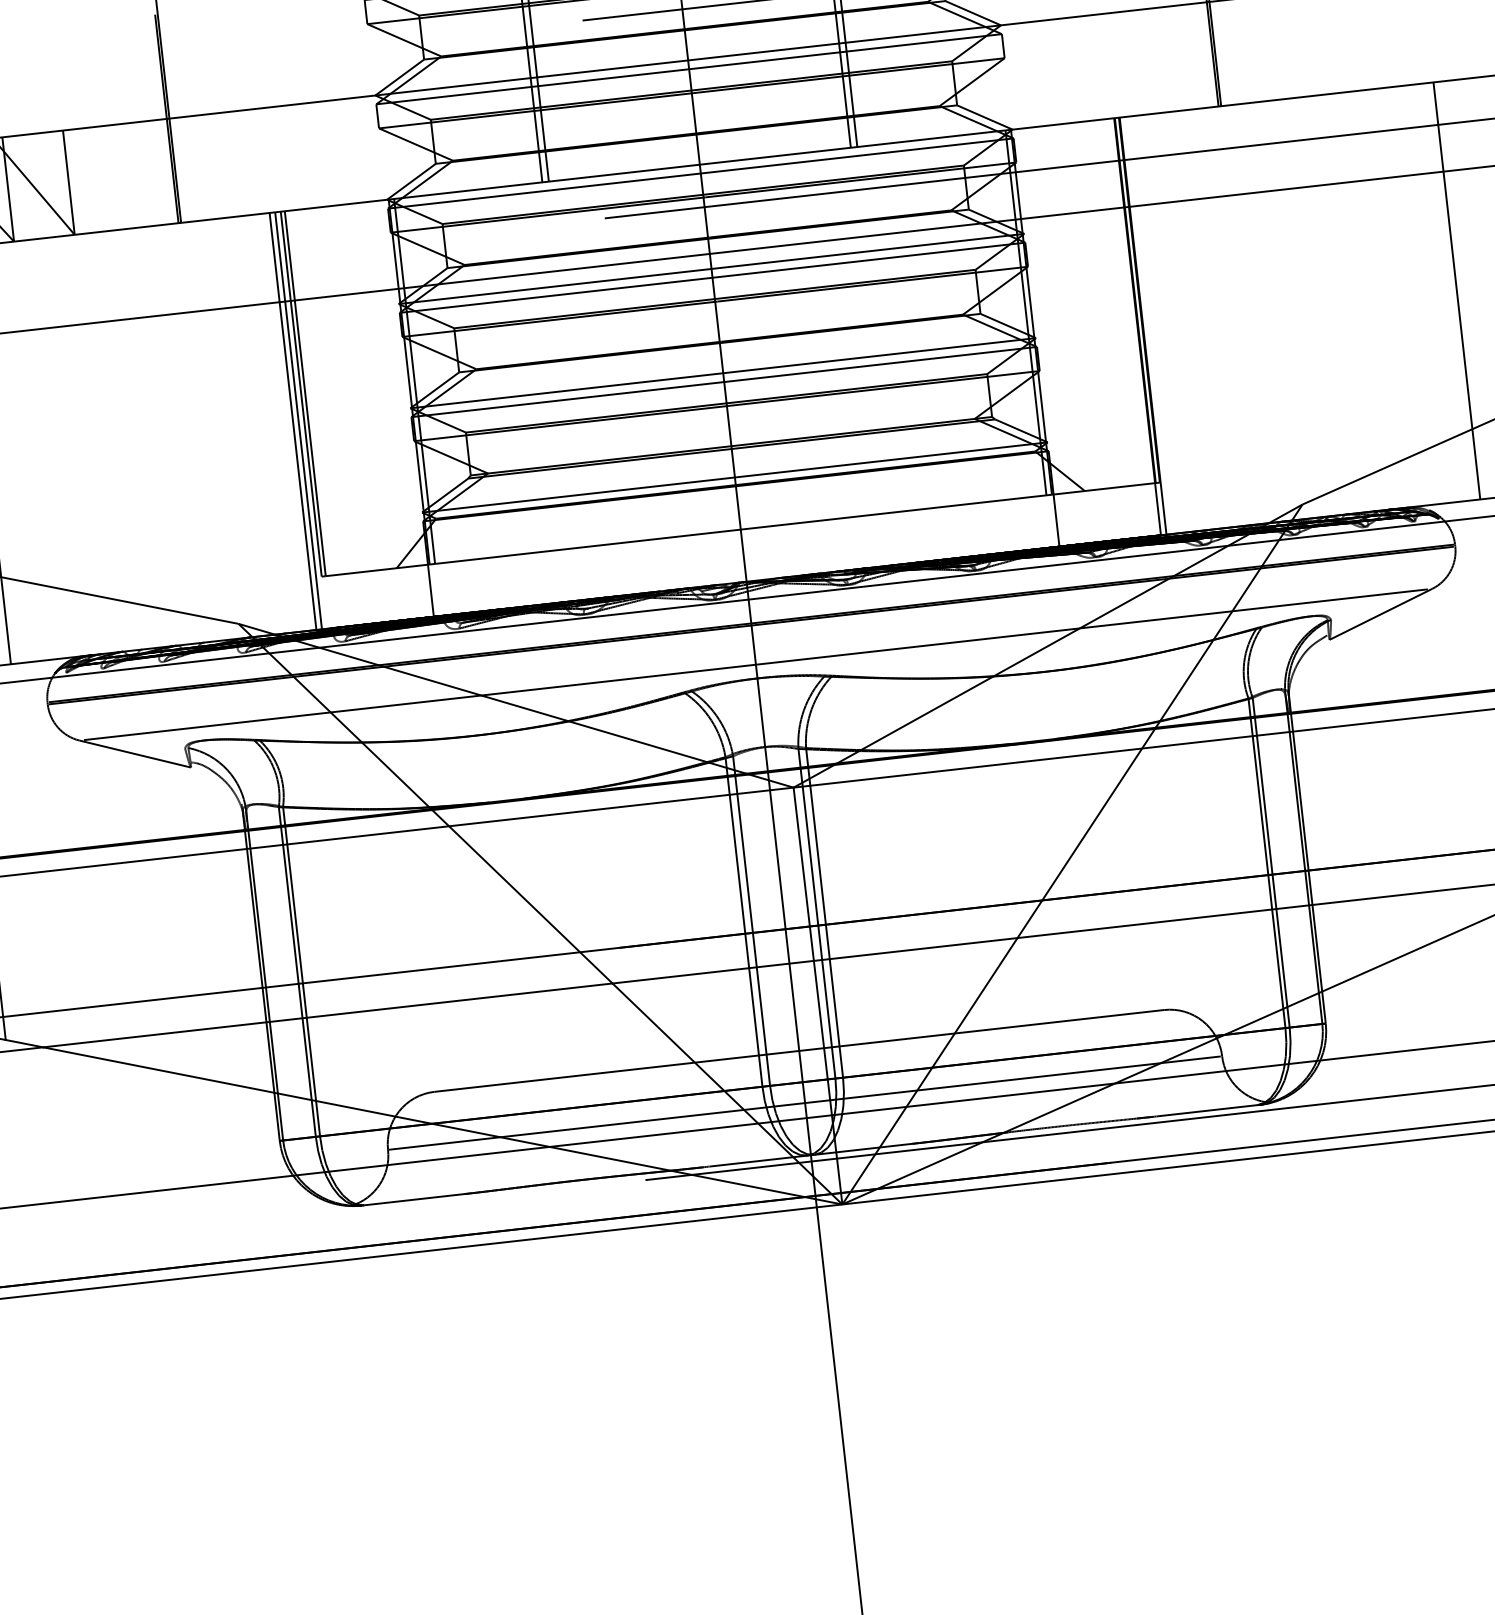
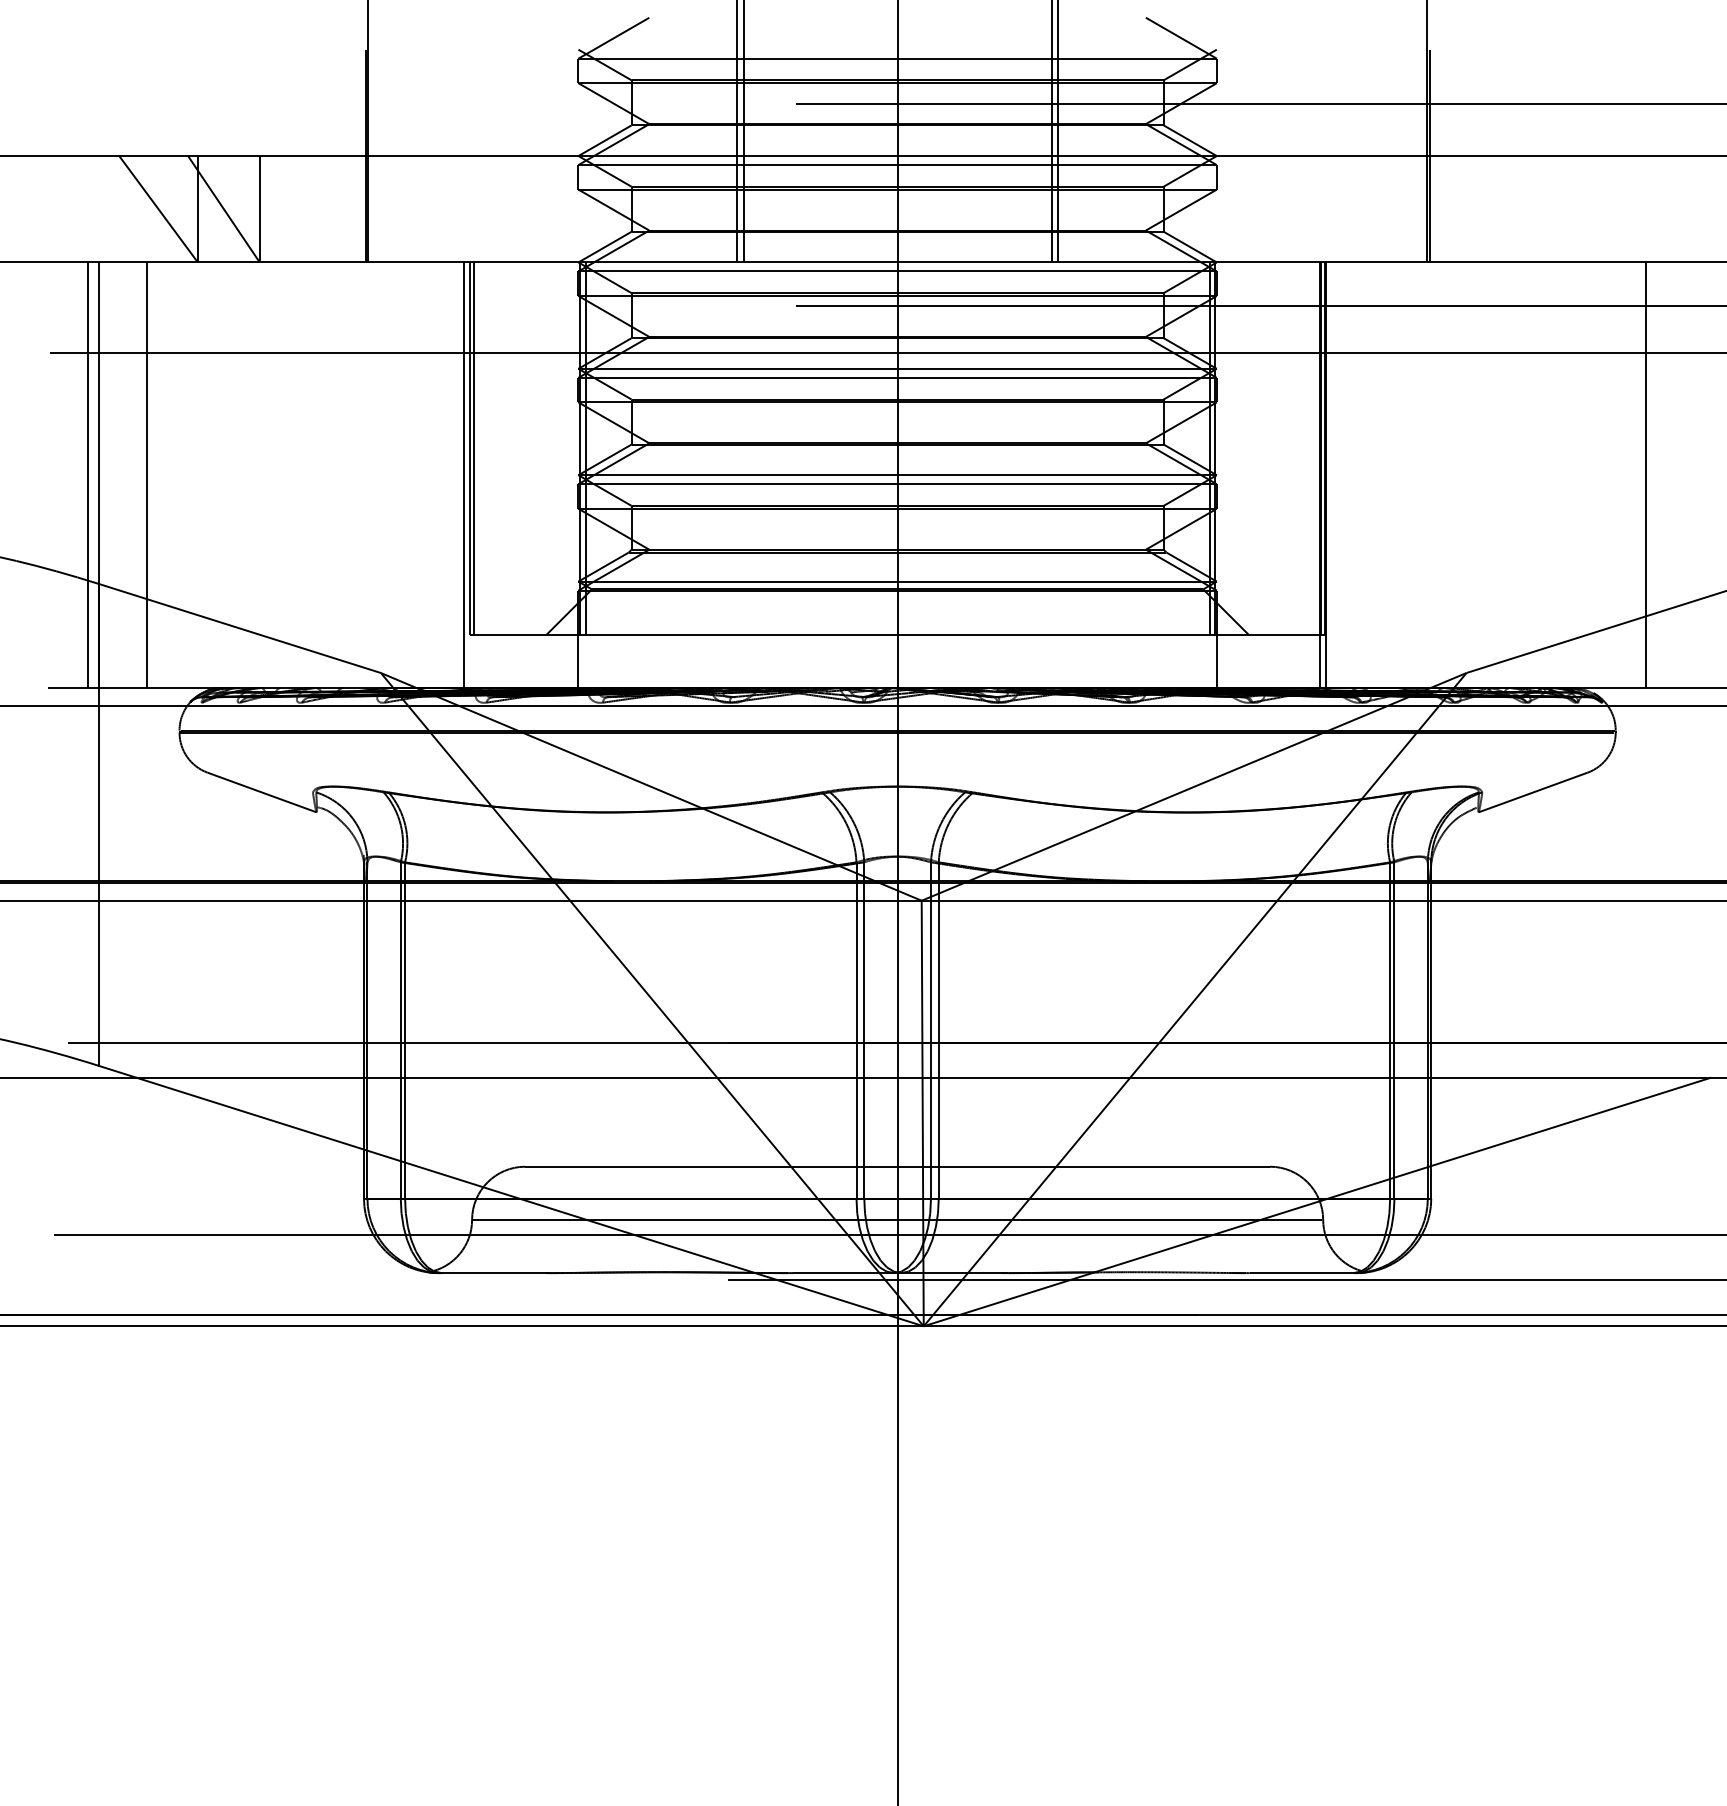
line: (292, 420) -> (458, 474), removed
line: (755, 664) -> (897, 772), removed

